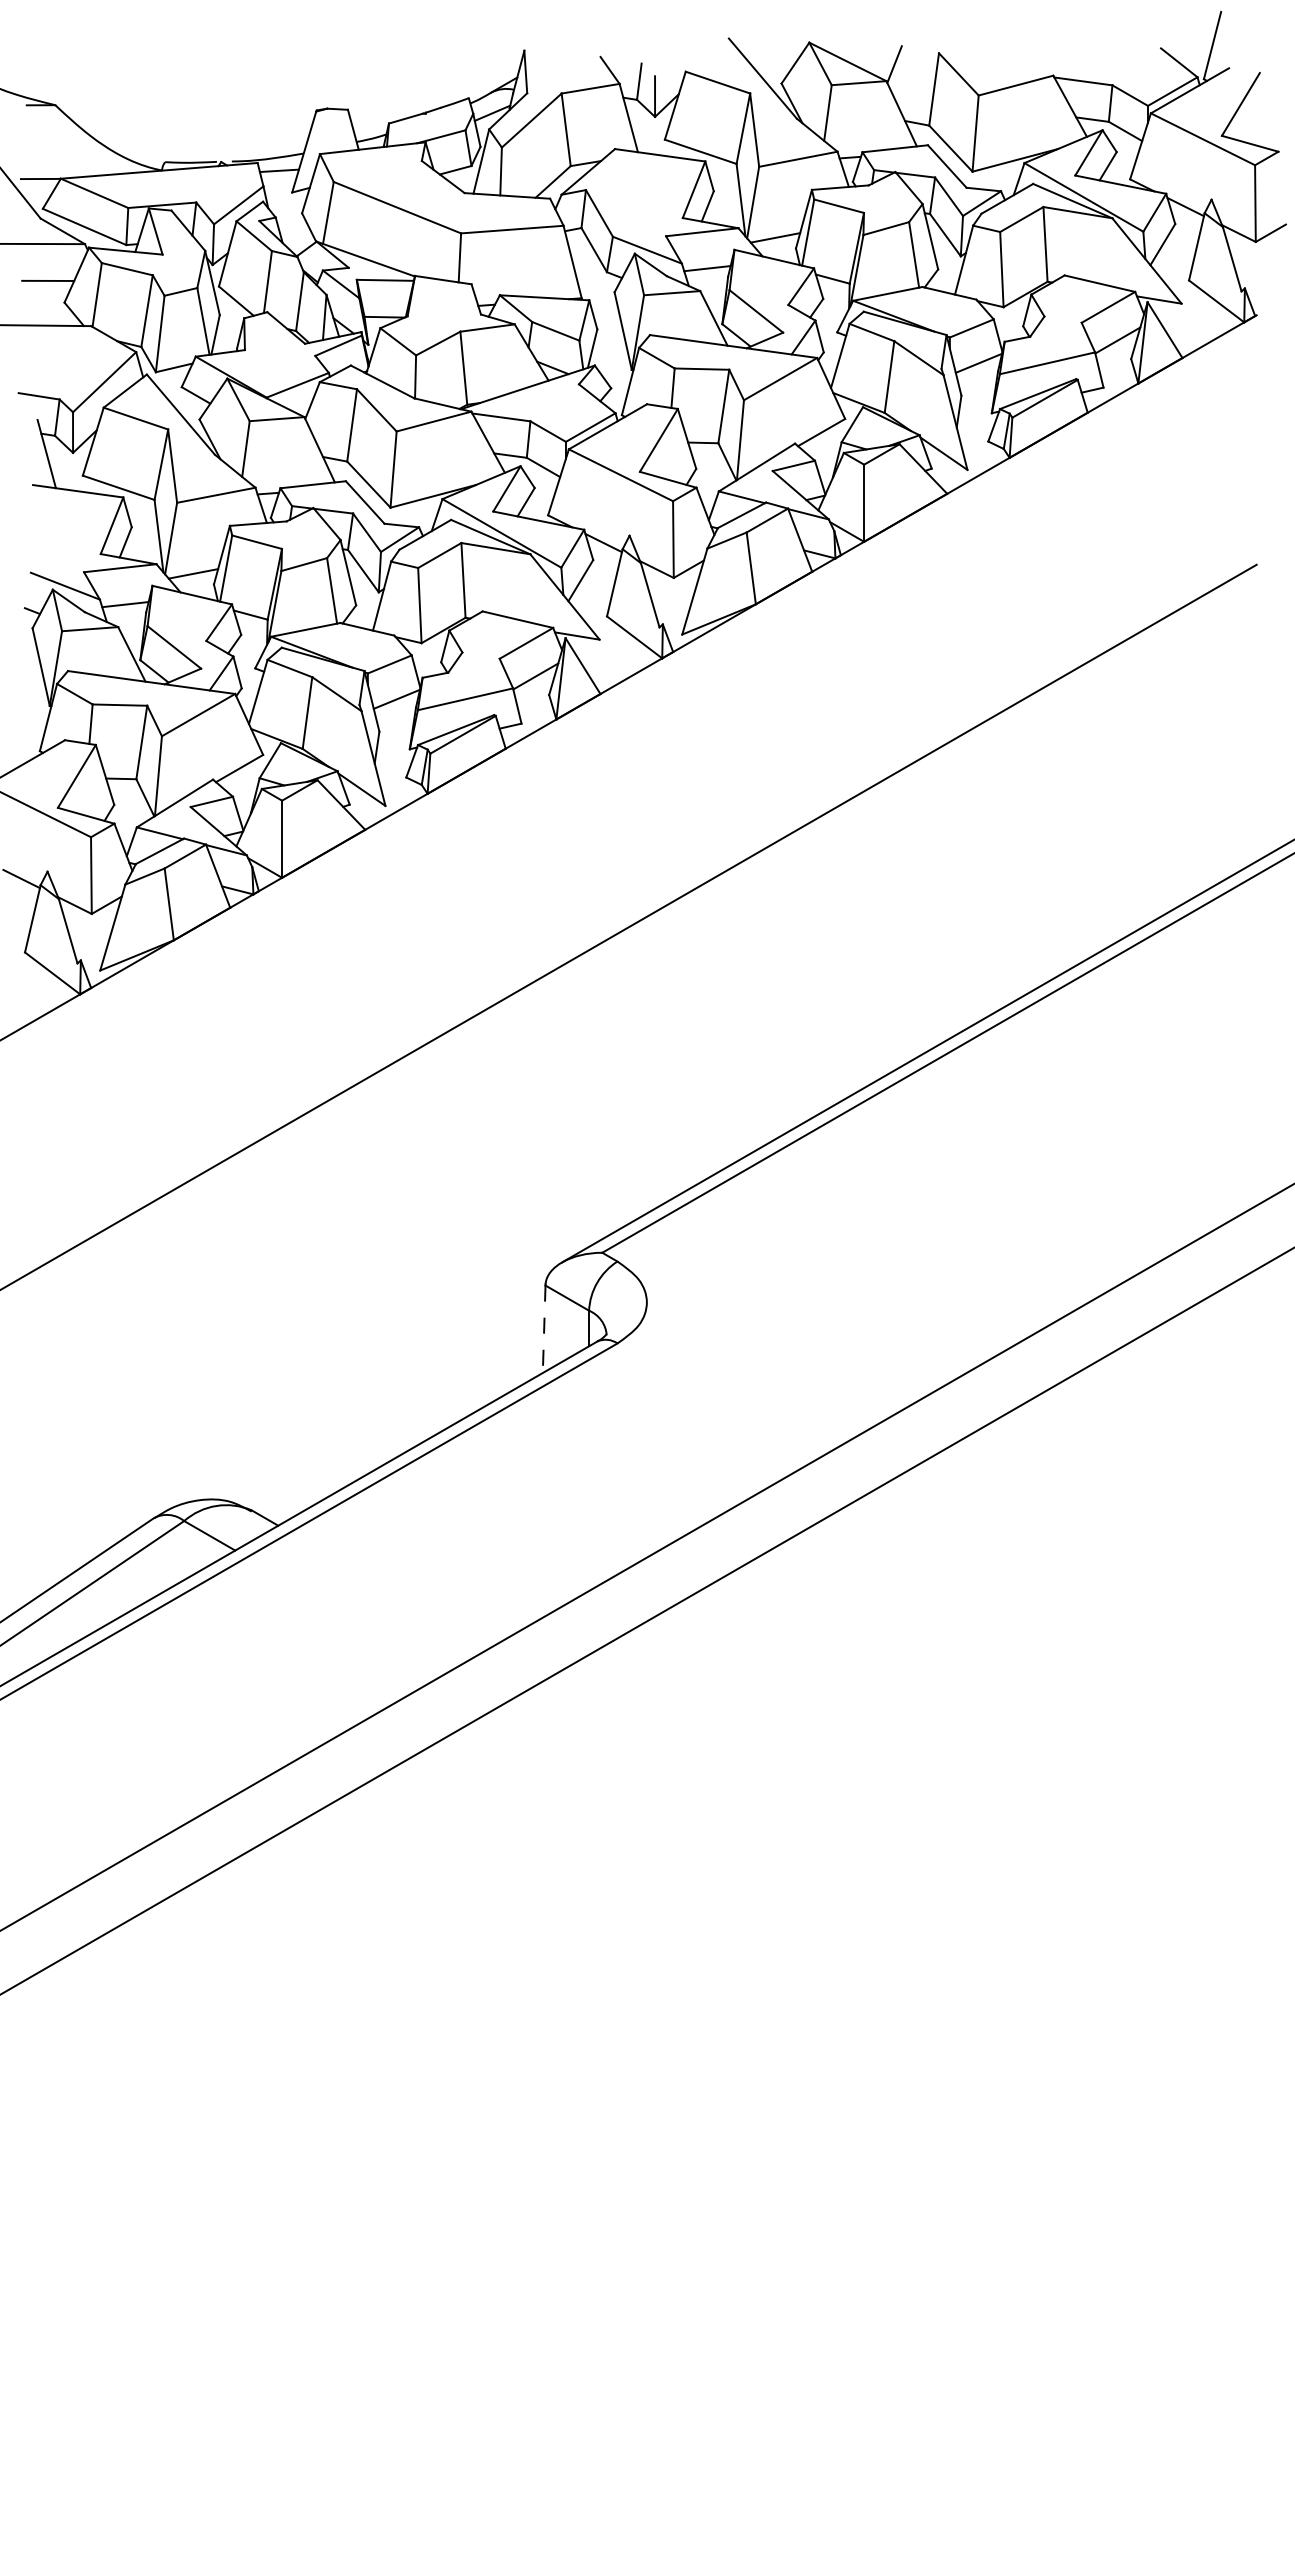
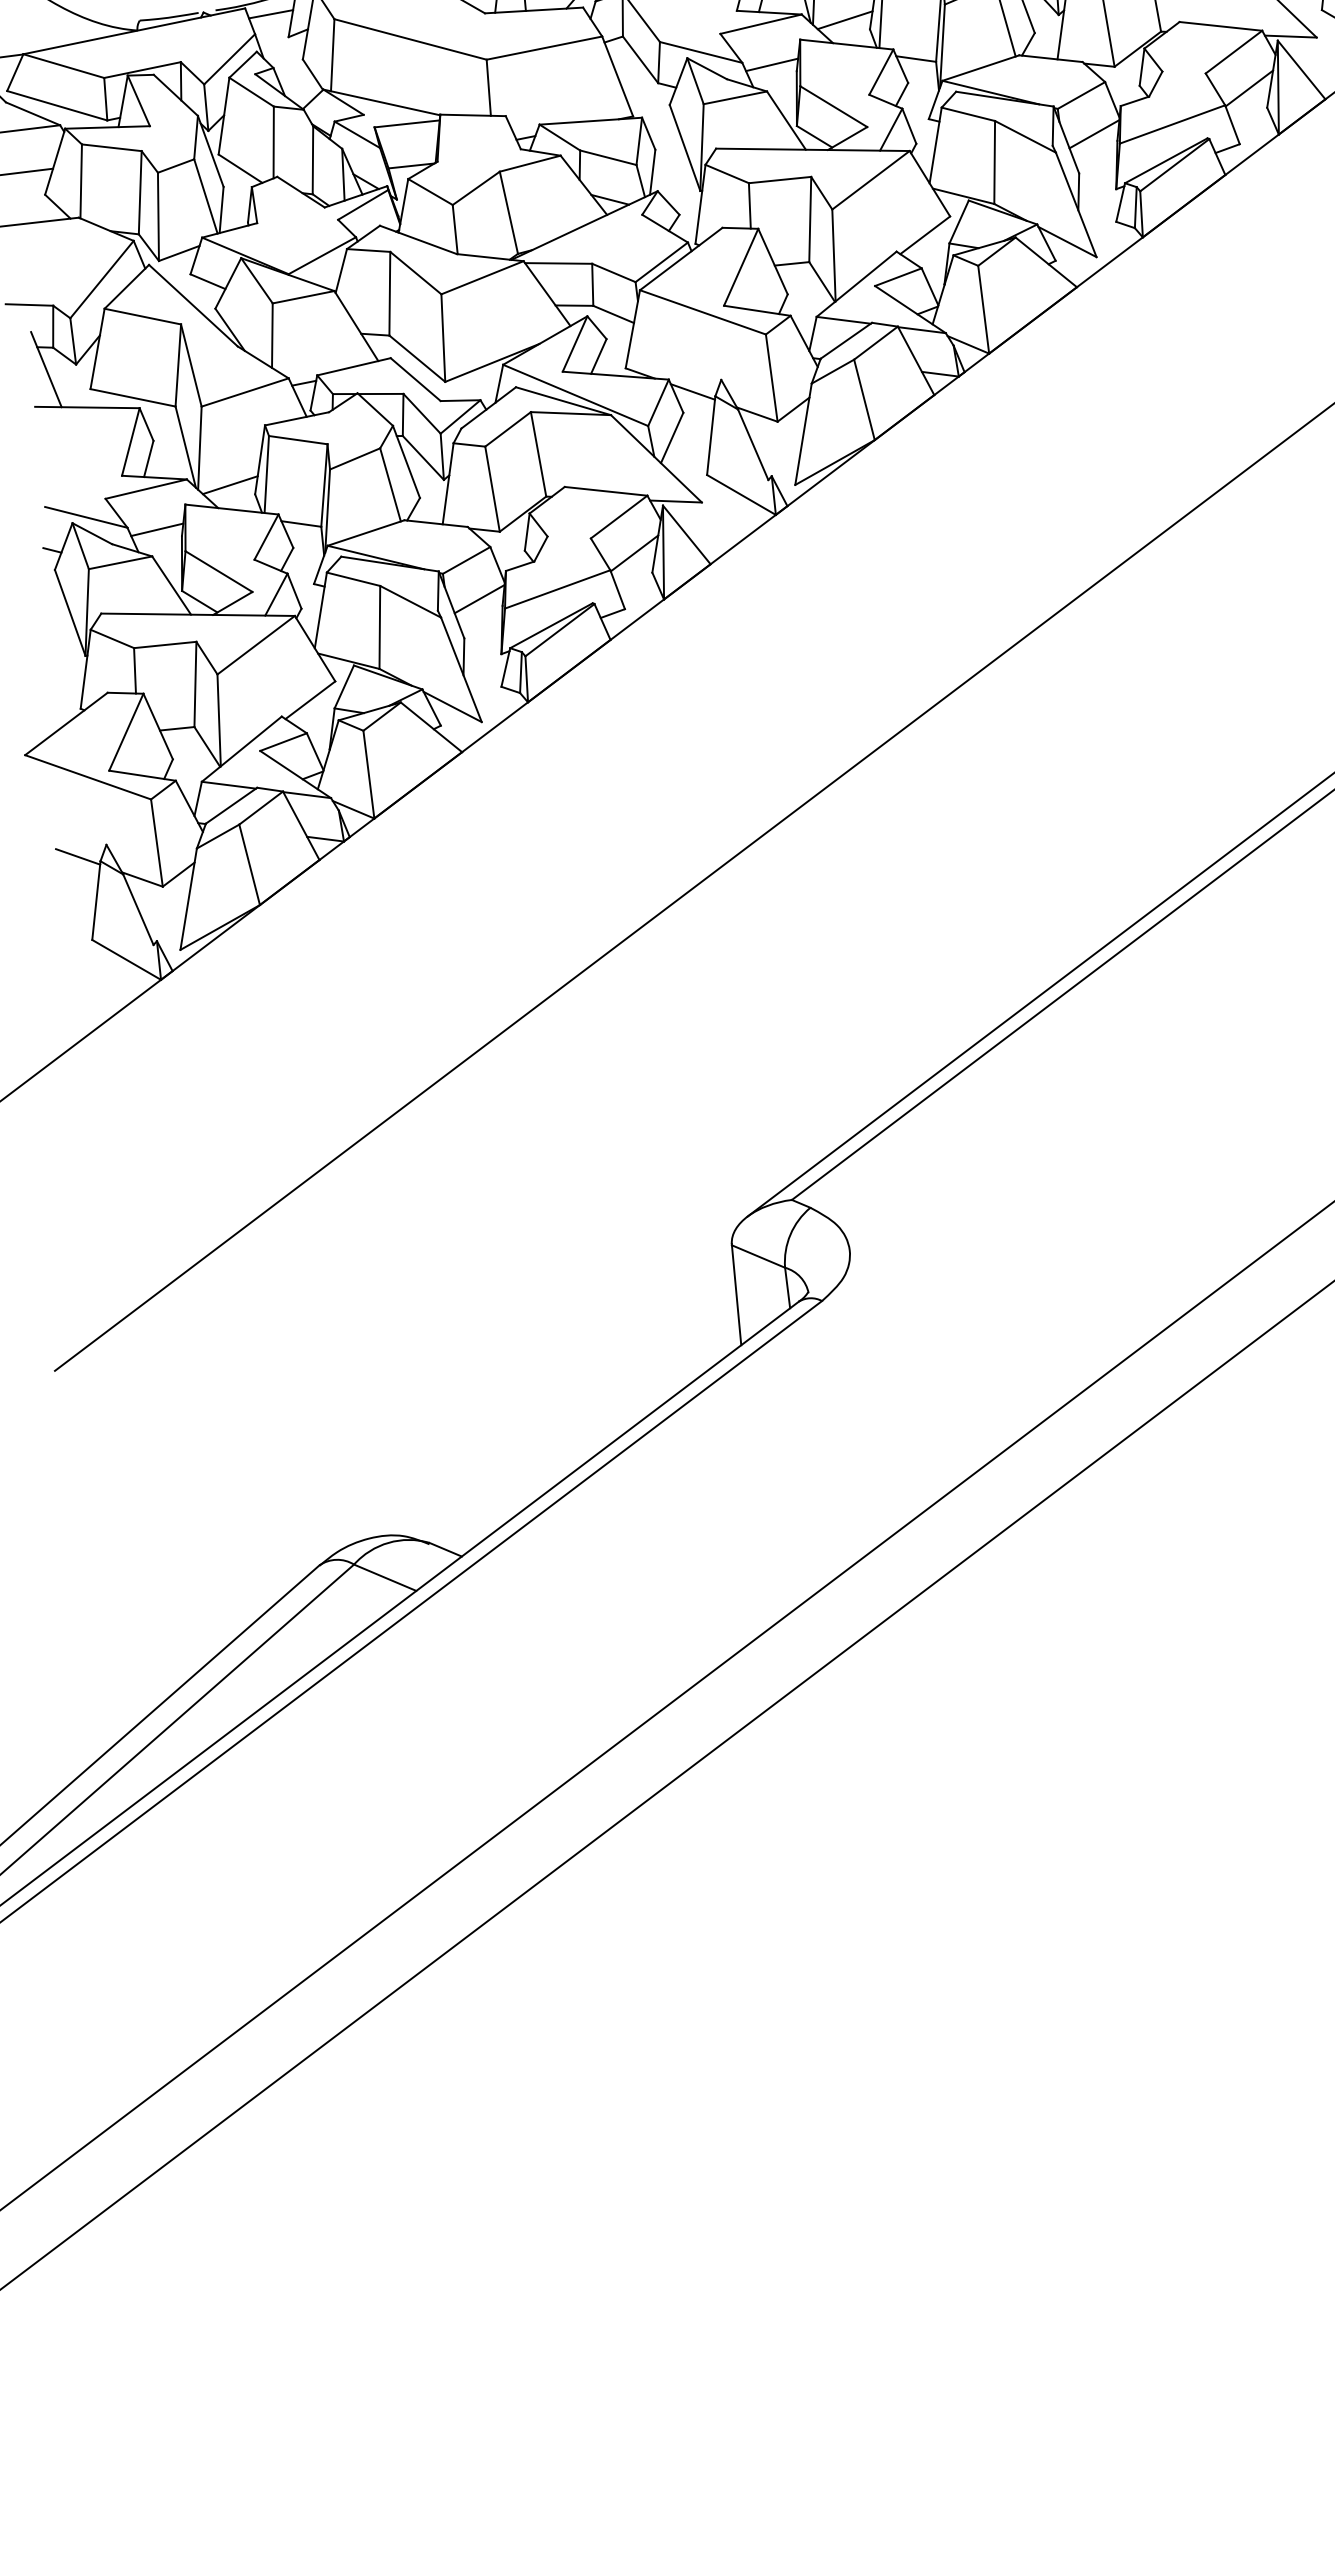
line: (544, 1329) -> (736, 1295), dashed -> solid

